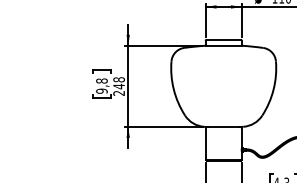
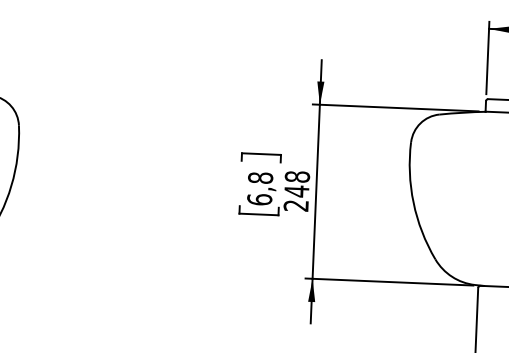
text: (101, 90) -> (258, 198), 9,8 -> 6,8

